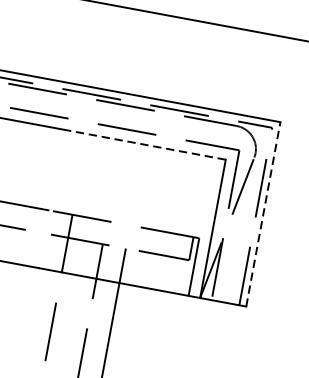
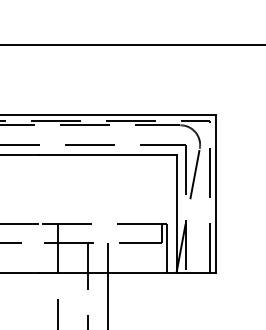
line: (145, 144) -> (107, 154), dashed -> solid
line: (262, 214) -> (215, 194), dashed -> solid

